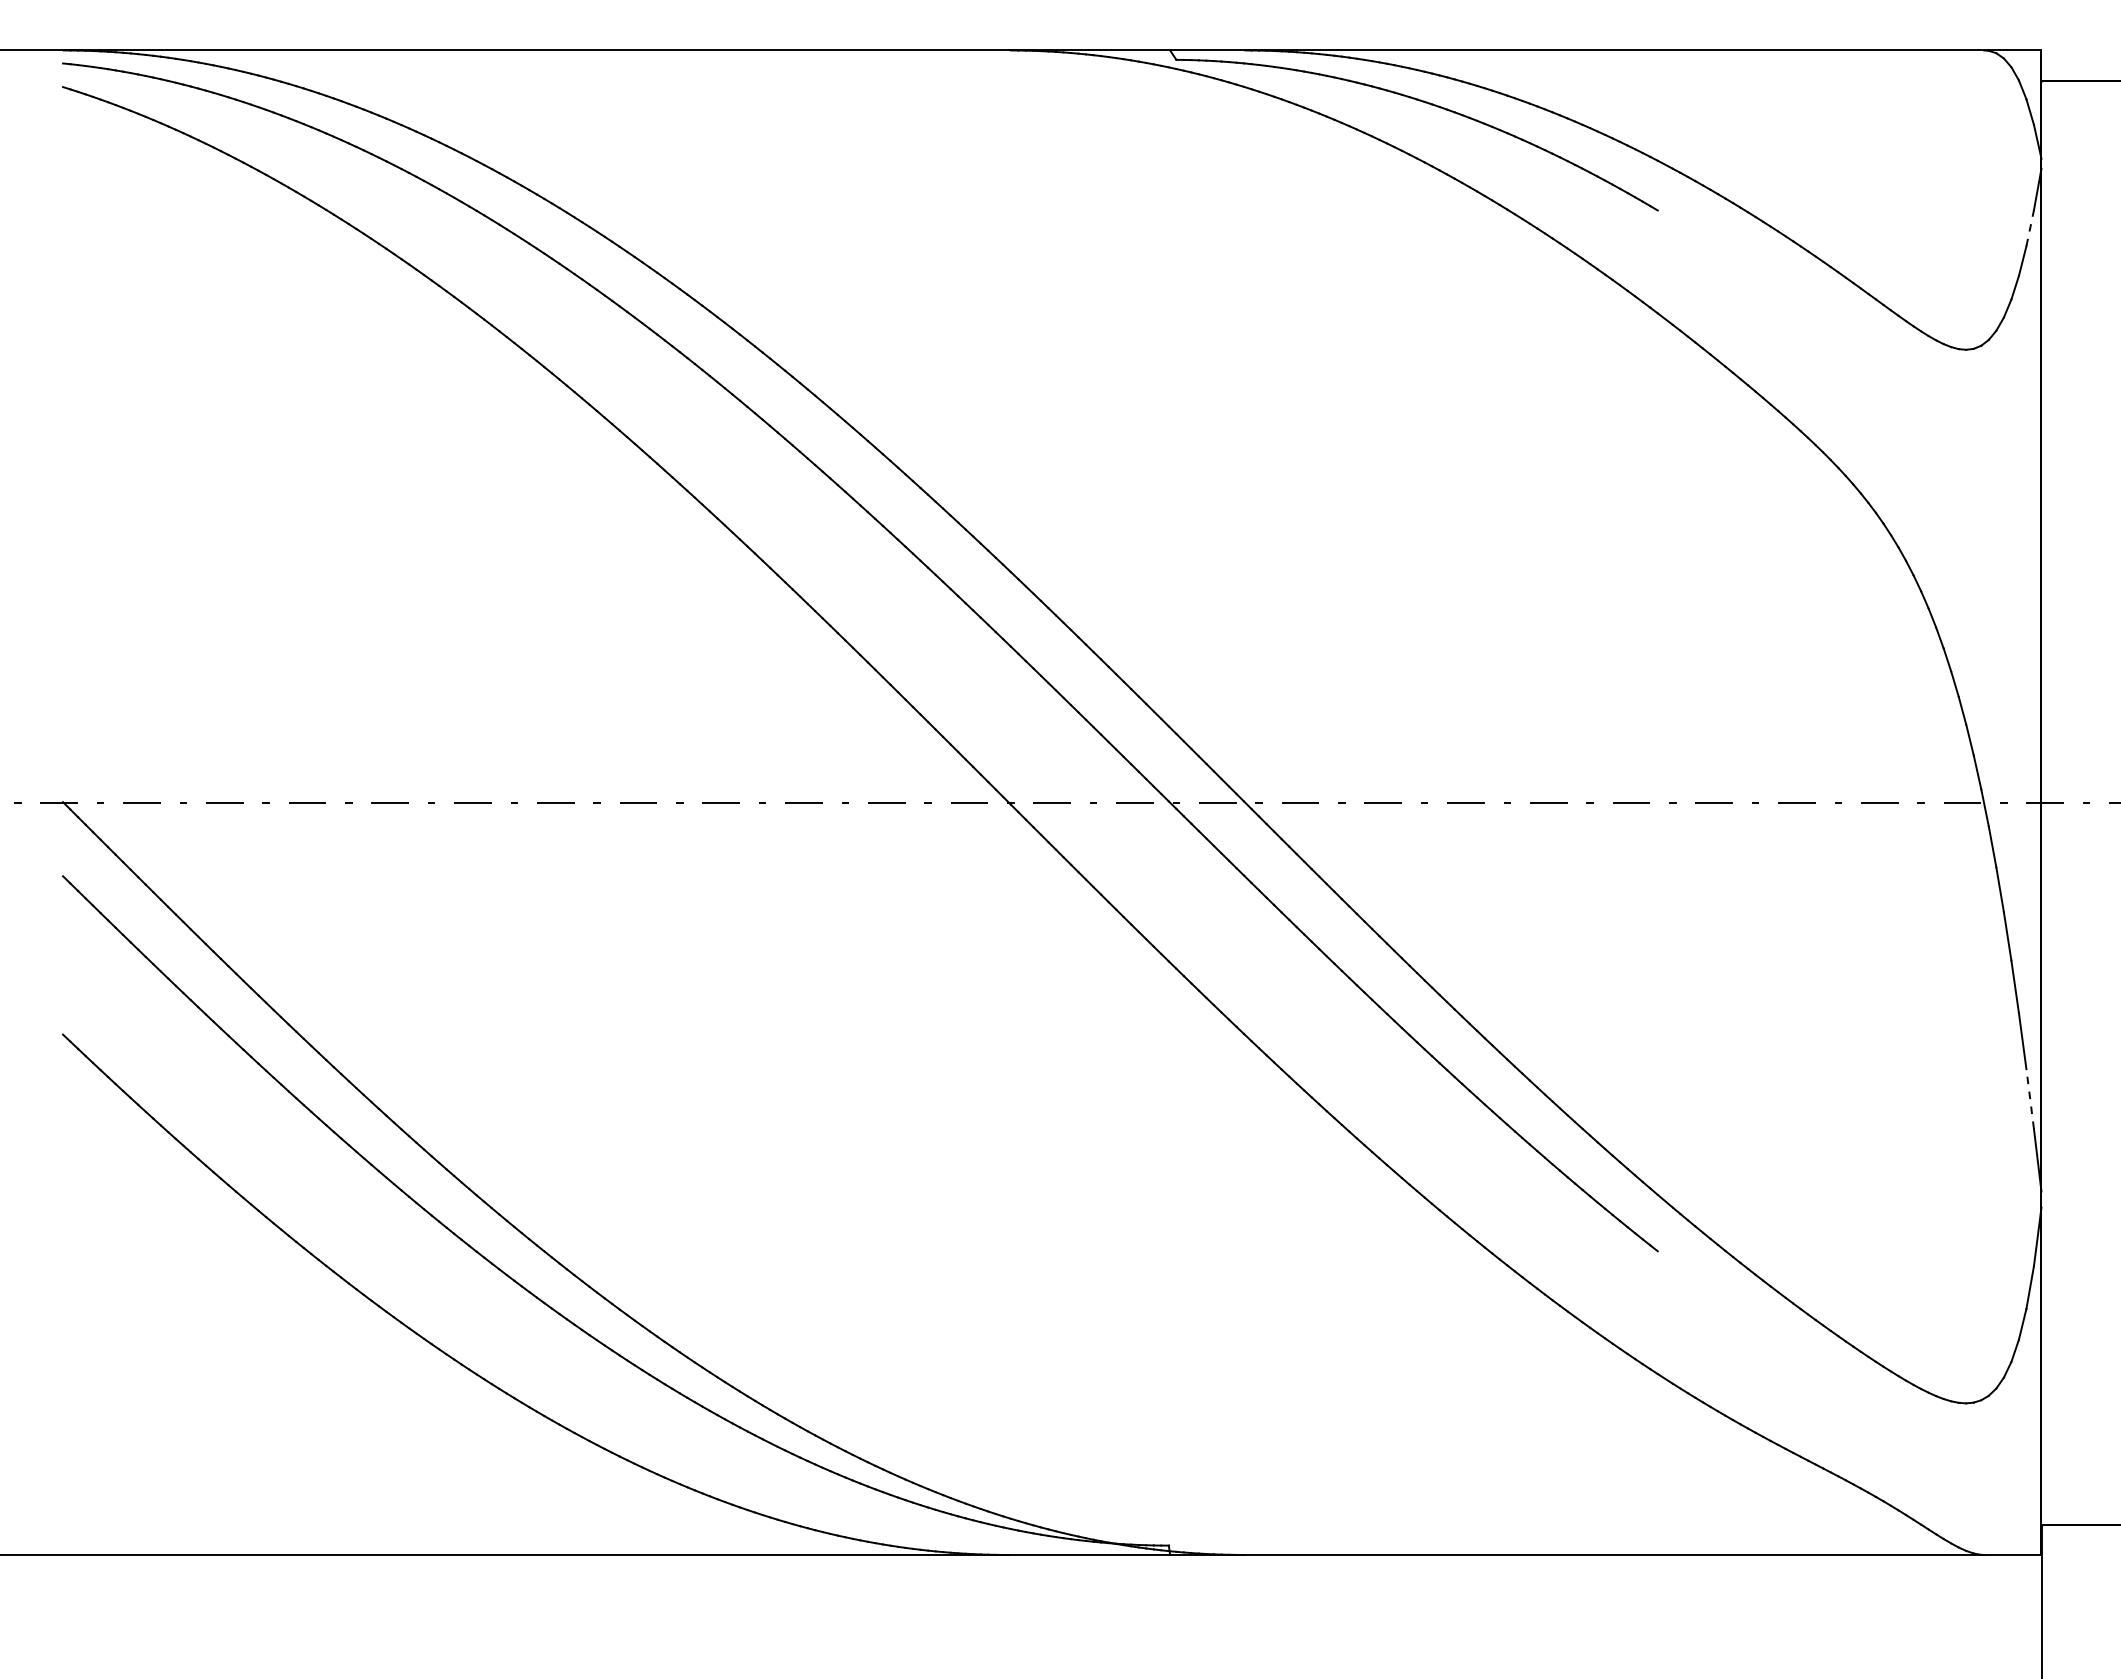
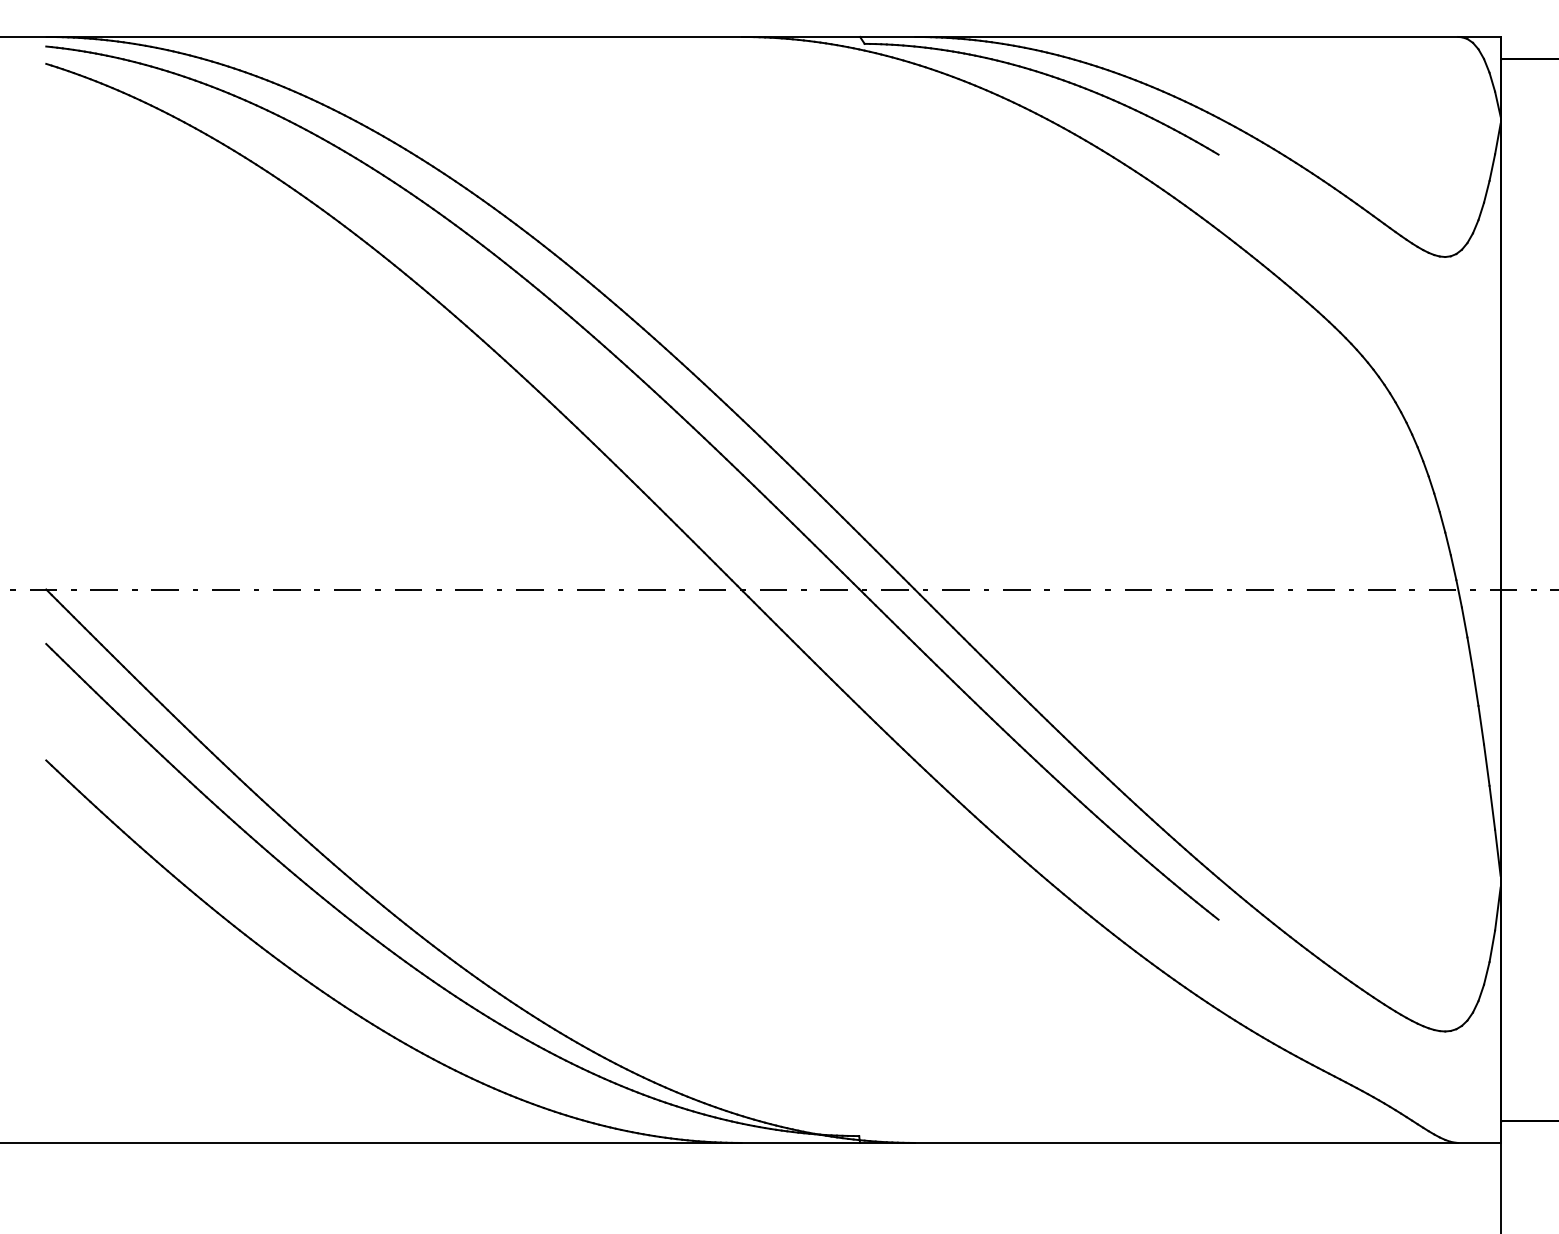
line: (2030, 227) -> (1492, 167), dashed -> solid
line: (2030, 1098) -> (1492, 807), dashed -> solid

